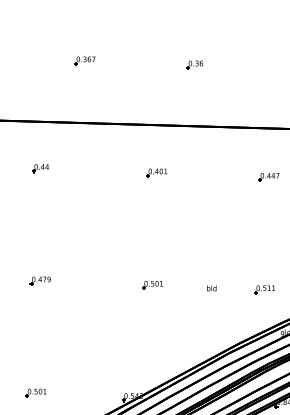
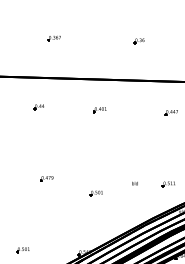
part: (193, 65) -> (138, 41), moved
part: (39, 169) -> (38, 107), moved
part: (39, 280) -> (46, 178), moved
part: (151, 285) -> (95, 193), moved

